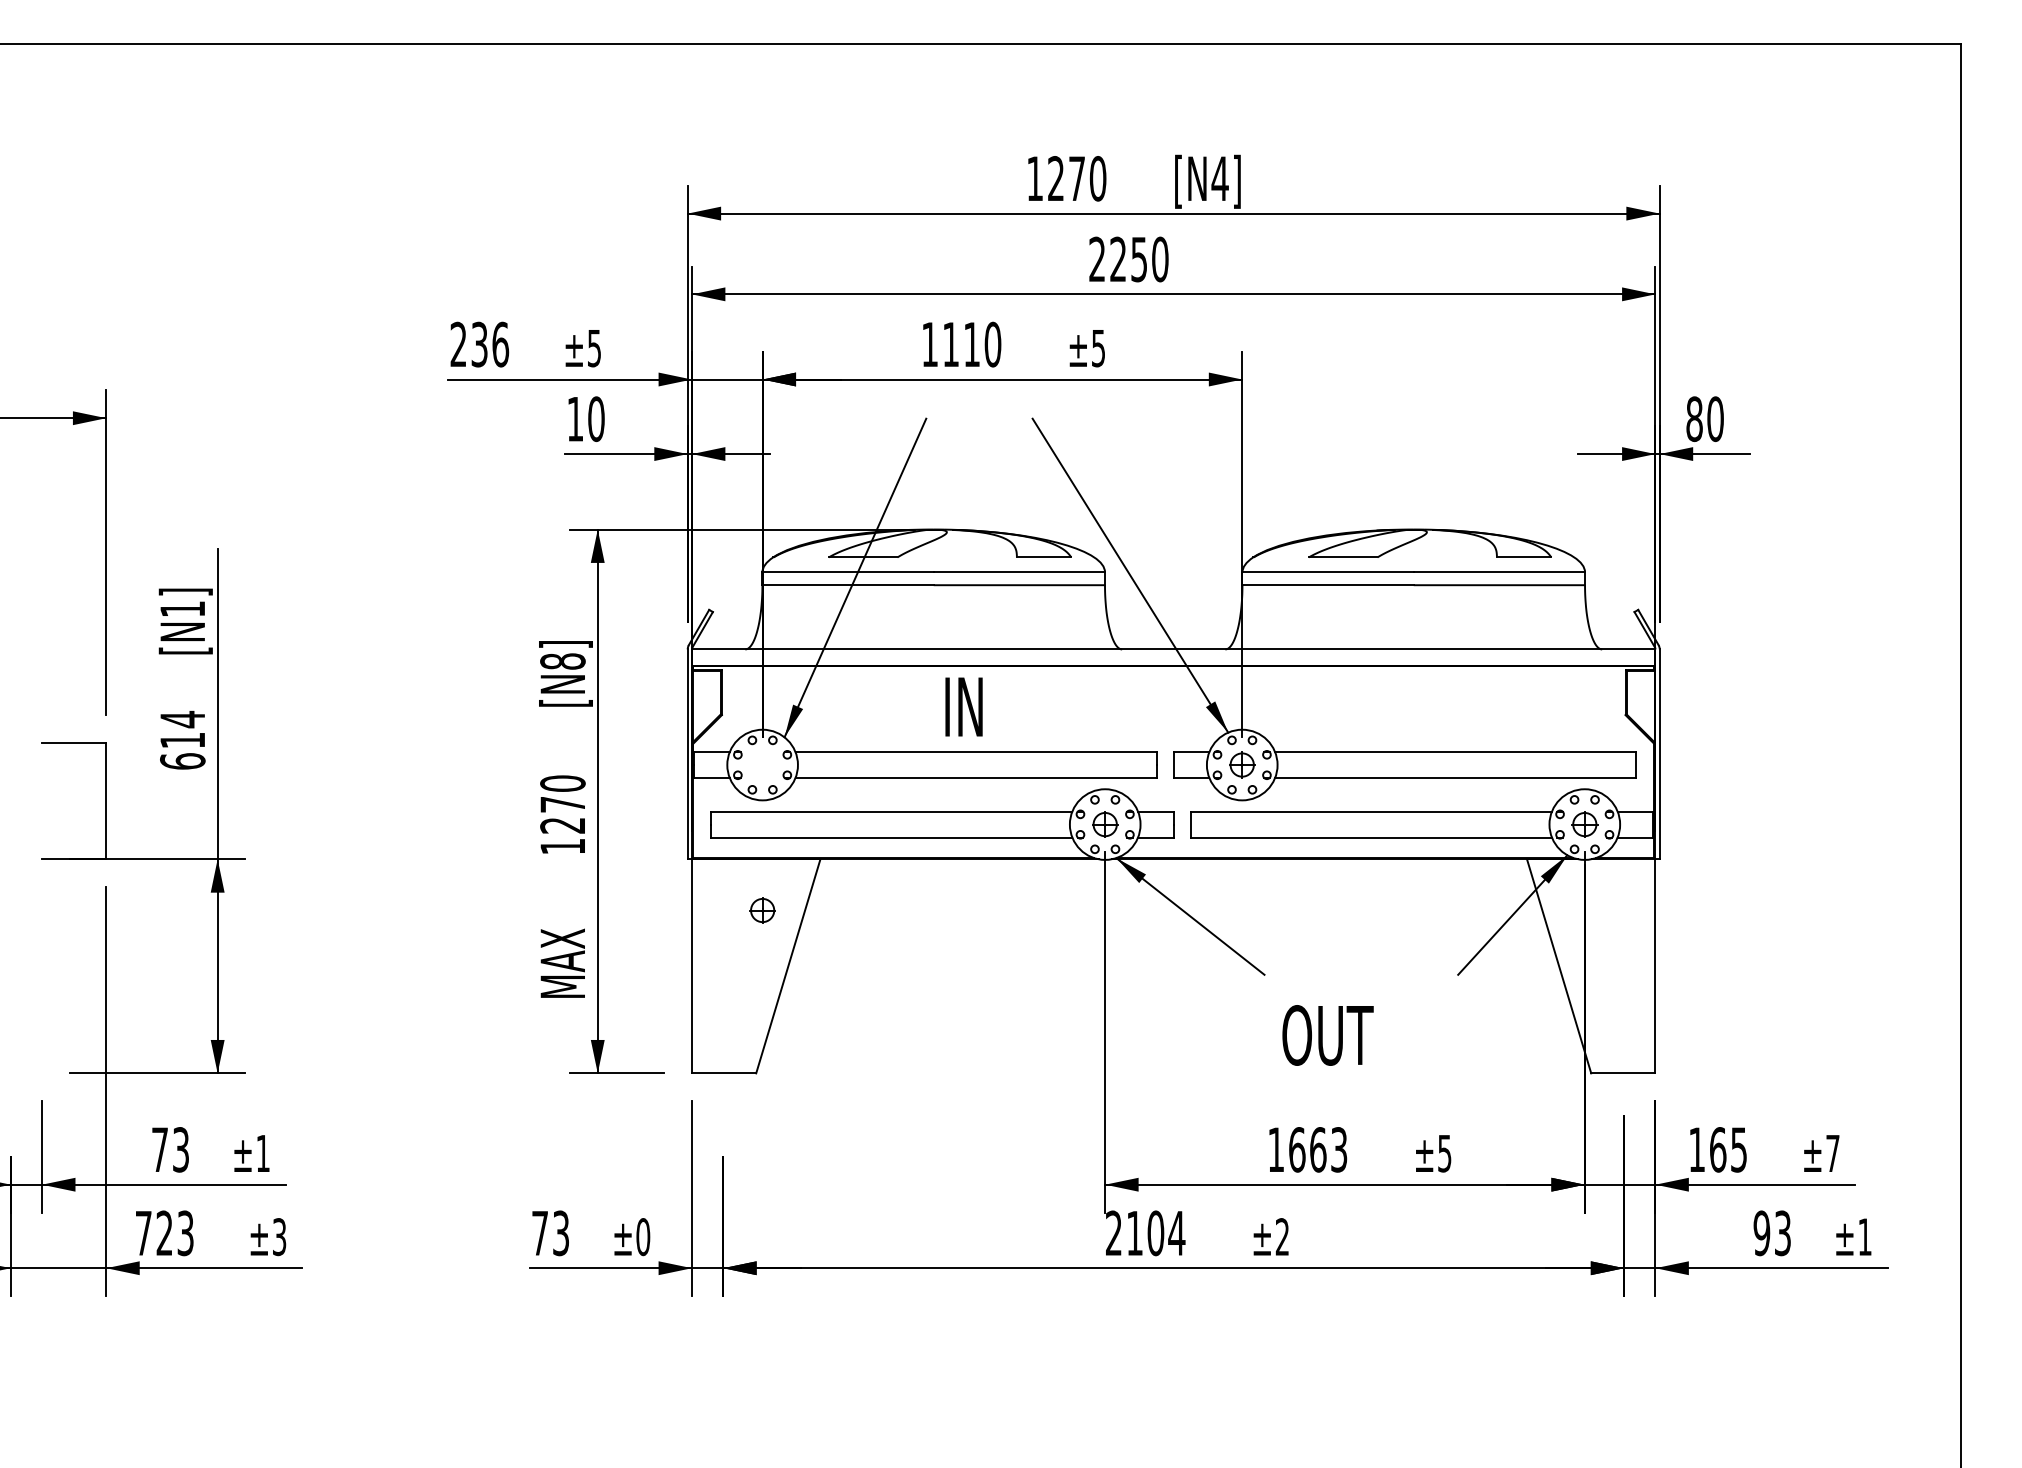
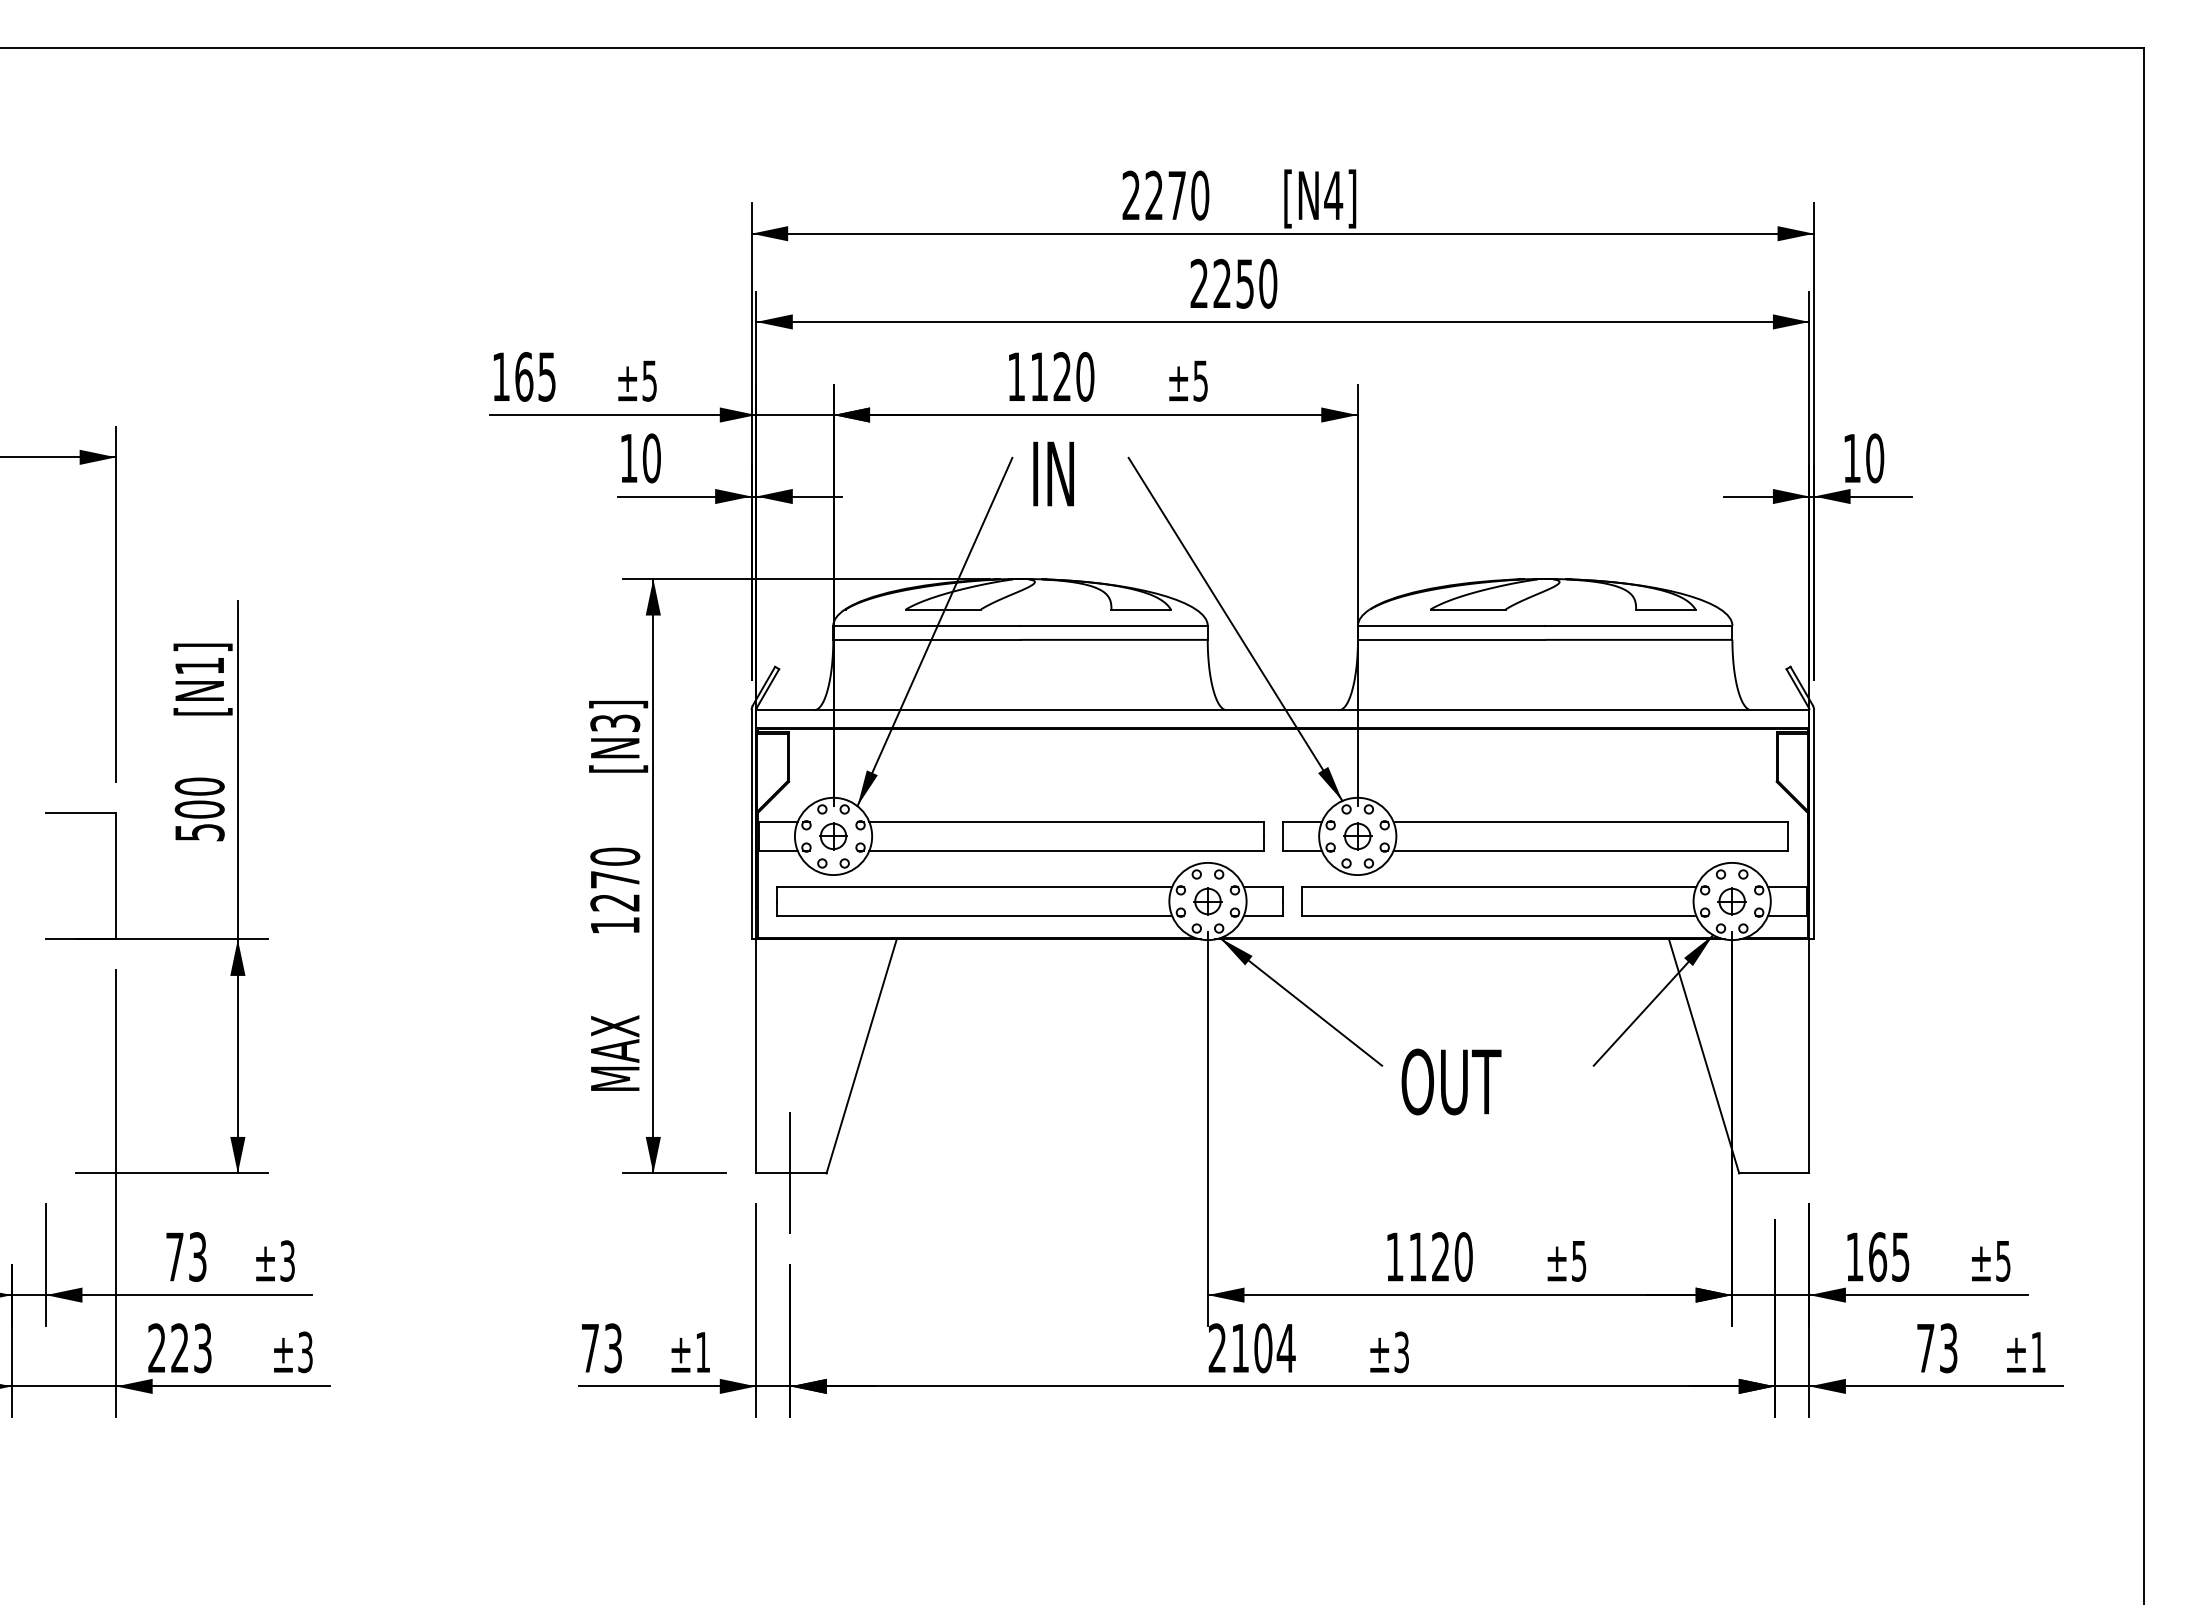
text: (1034, 177) -> (1130, 194), 1270 -> 2270
text: (479, 344) -> (524, 376), 236 -> 165
text: (971, 344) -> (1061, 376), 1110 -> 1120
text: (1694, 419) -> (1852, 458), 80 -> 10
text: (563, 661) -> (615, 723), [N8] -> [N3]
text: (963, 706) -> (1053, 473), moved
text: (182, 740) -> (199, 809), 614 -> 500
part: (762, 910) -> (833, 836), moved
text: (1328, 1035) -> (1451, 1081), moved
line: (723, 1072) -> (790, 1172), added
text: (1317, 1149) -> (1440, 1256), 1663 -> 1120
text: (263, 1153) -> (287, 1260), ±1 -> ±3
text: (1833, 1153) -> (2003, 1261), ±7 -> ±5
text: (143, 1232) -> (156, 1347), 723 -> 223
text: (1761, 1233) -> (1925, 1348), 93 -> 73
text: (642, 1237) -> (702, 1352), ±0 -> ±1
text: (1282, 1237) -> (1401, 1352), ±2 -> ±3

